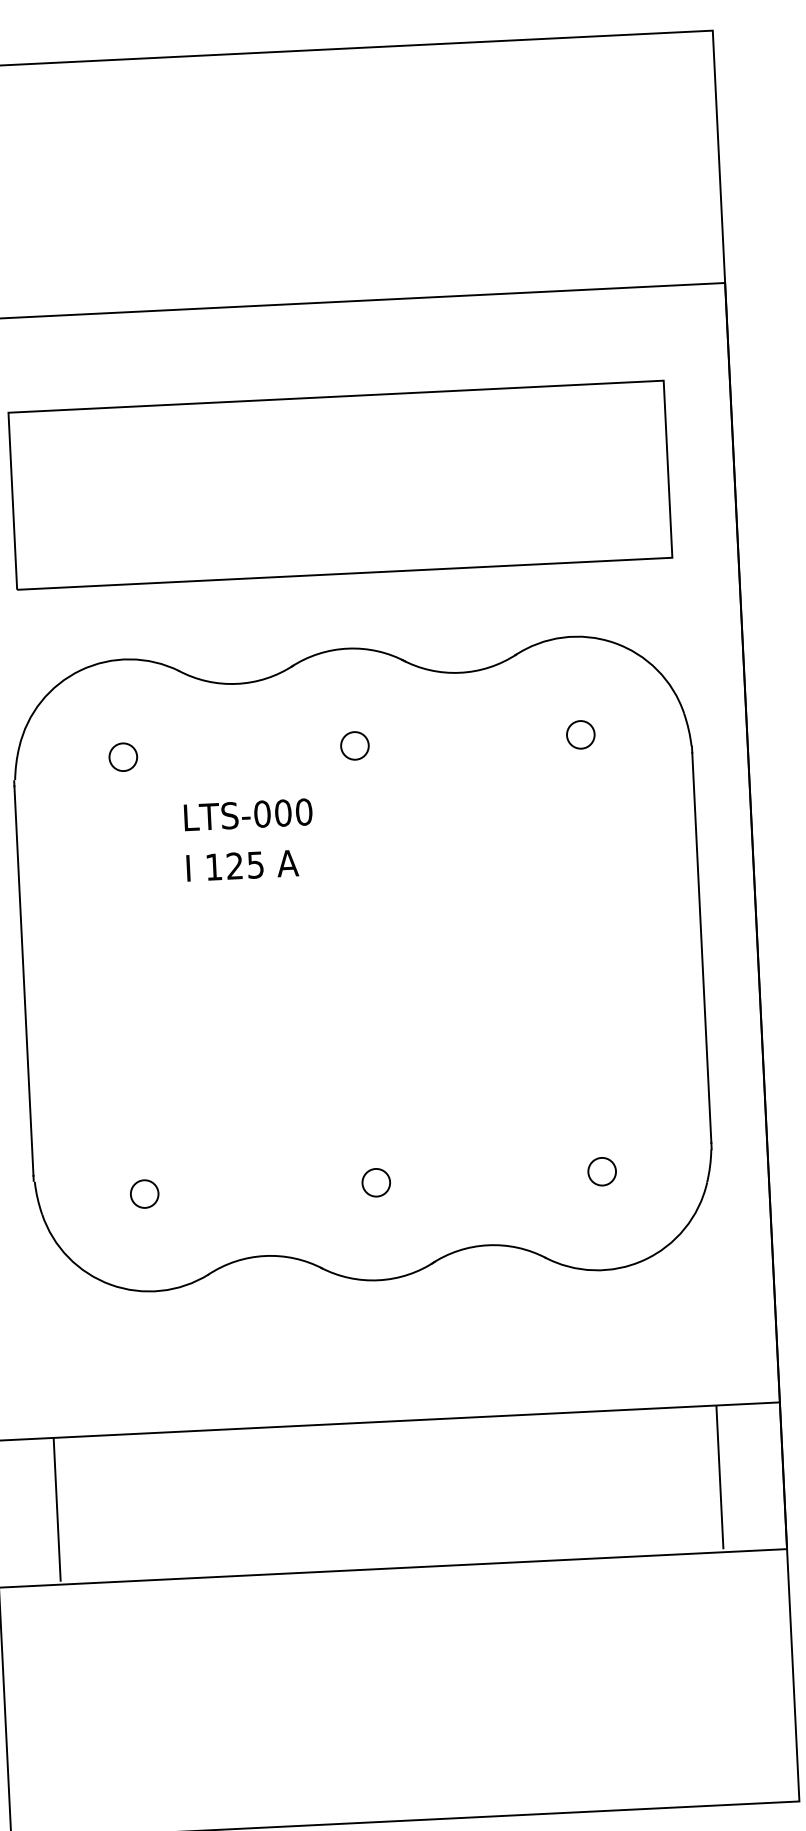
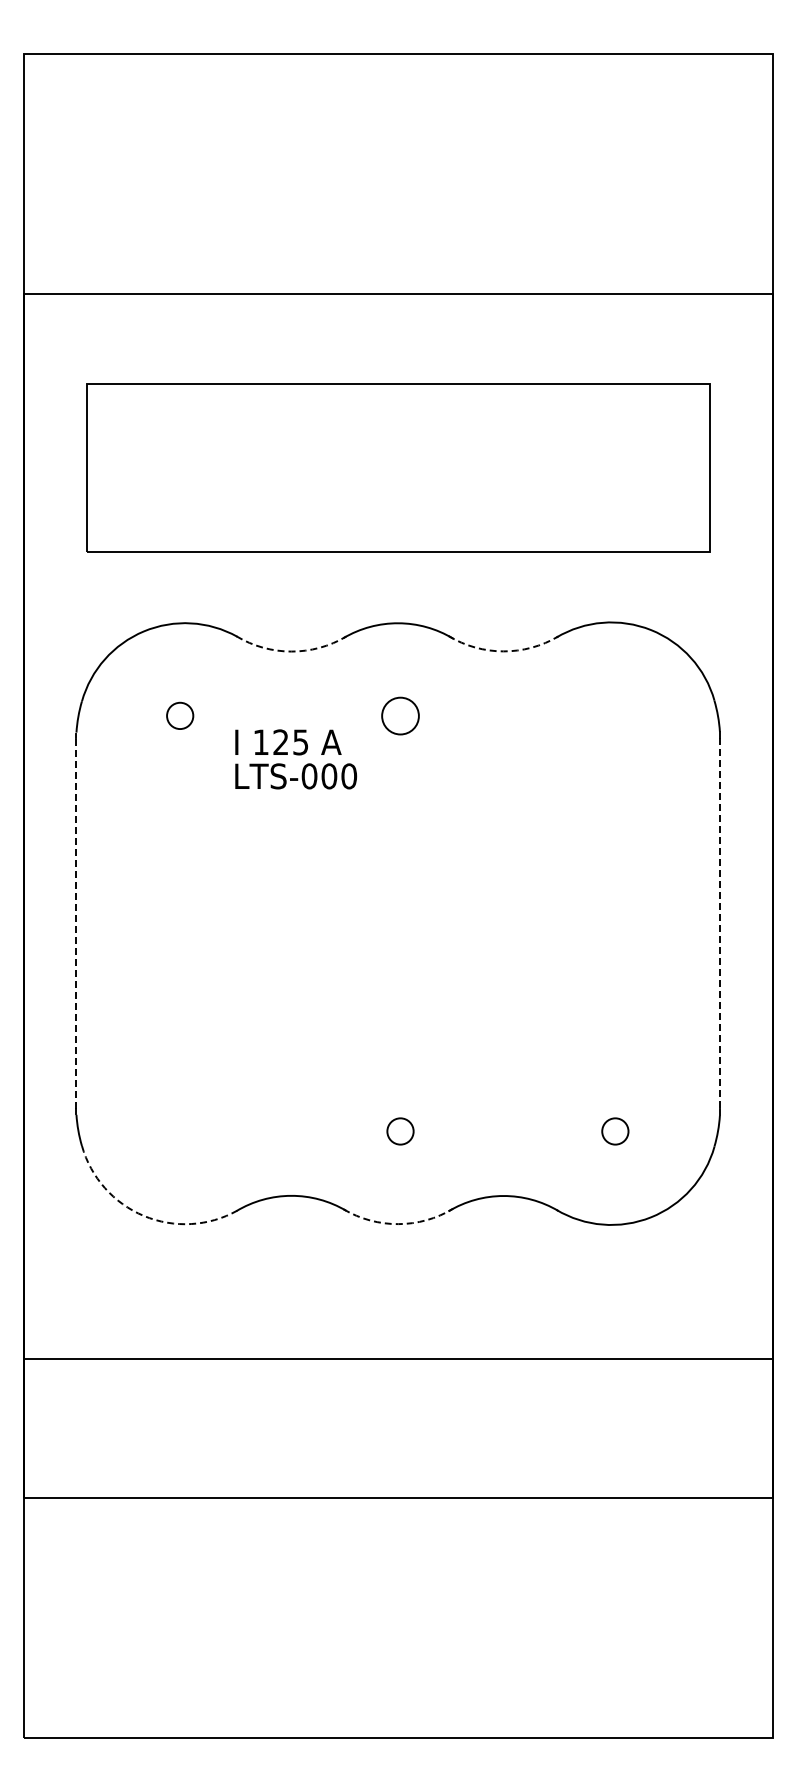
arc: (459, 672) -> (503, 651), solid -> dashed
arc: (237, 683) -> (291, 651), solid -> dashed
circle: (580, 734) -> (615, 715), removed
circle: (354, 745) -> (400, 715), size x1.4
text: (242, 865) -> (288, 742), moved
line: (702, 947) -> (720, 923), solid -> dashed
line: (23, 980) -> (75, 923), solid -> dashed
circle: (145, 1194) -> (180, 1131), removed
arc: (378, 1280) -> (398, 1224), solid -> dashed
arc: (110, 1284) -> (143, 1215), solid -> dashed
line: (719, 1476) -> (712, 1426), removed
line: (57, 1509) -> (82, 1426), removed

